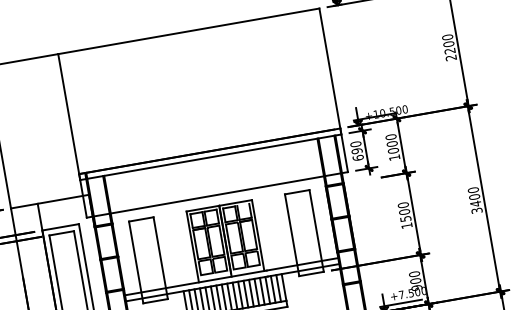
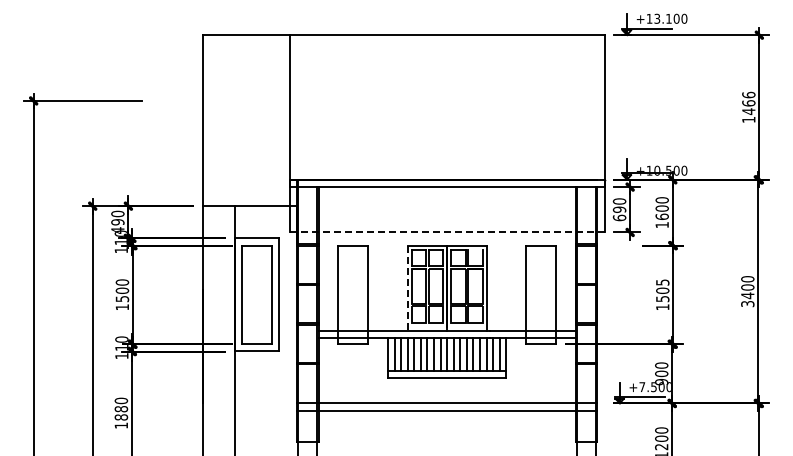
text: (449, 46) -> (748, 106), 2200 -> 1466
text: (392, 150) -> (661, 216), 1000 -> 1600
line: (217, 194) -> (447, 232), solid -> dashed
text: (403, 205) -> (662, 282), 1500 -> 1505
line: (192, 247) -> (407, 288), solid -> dashed

